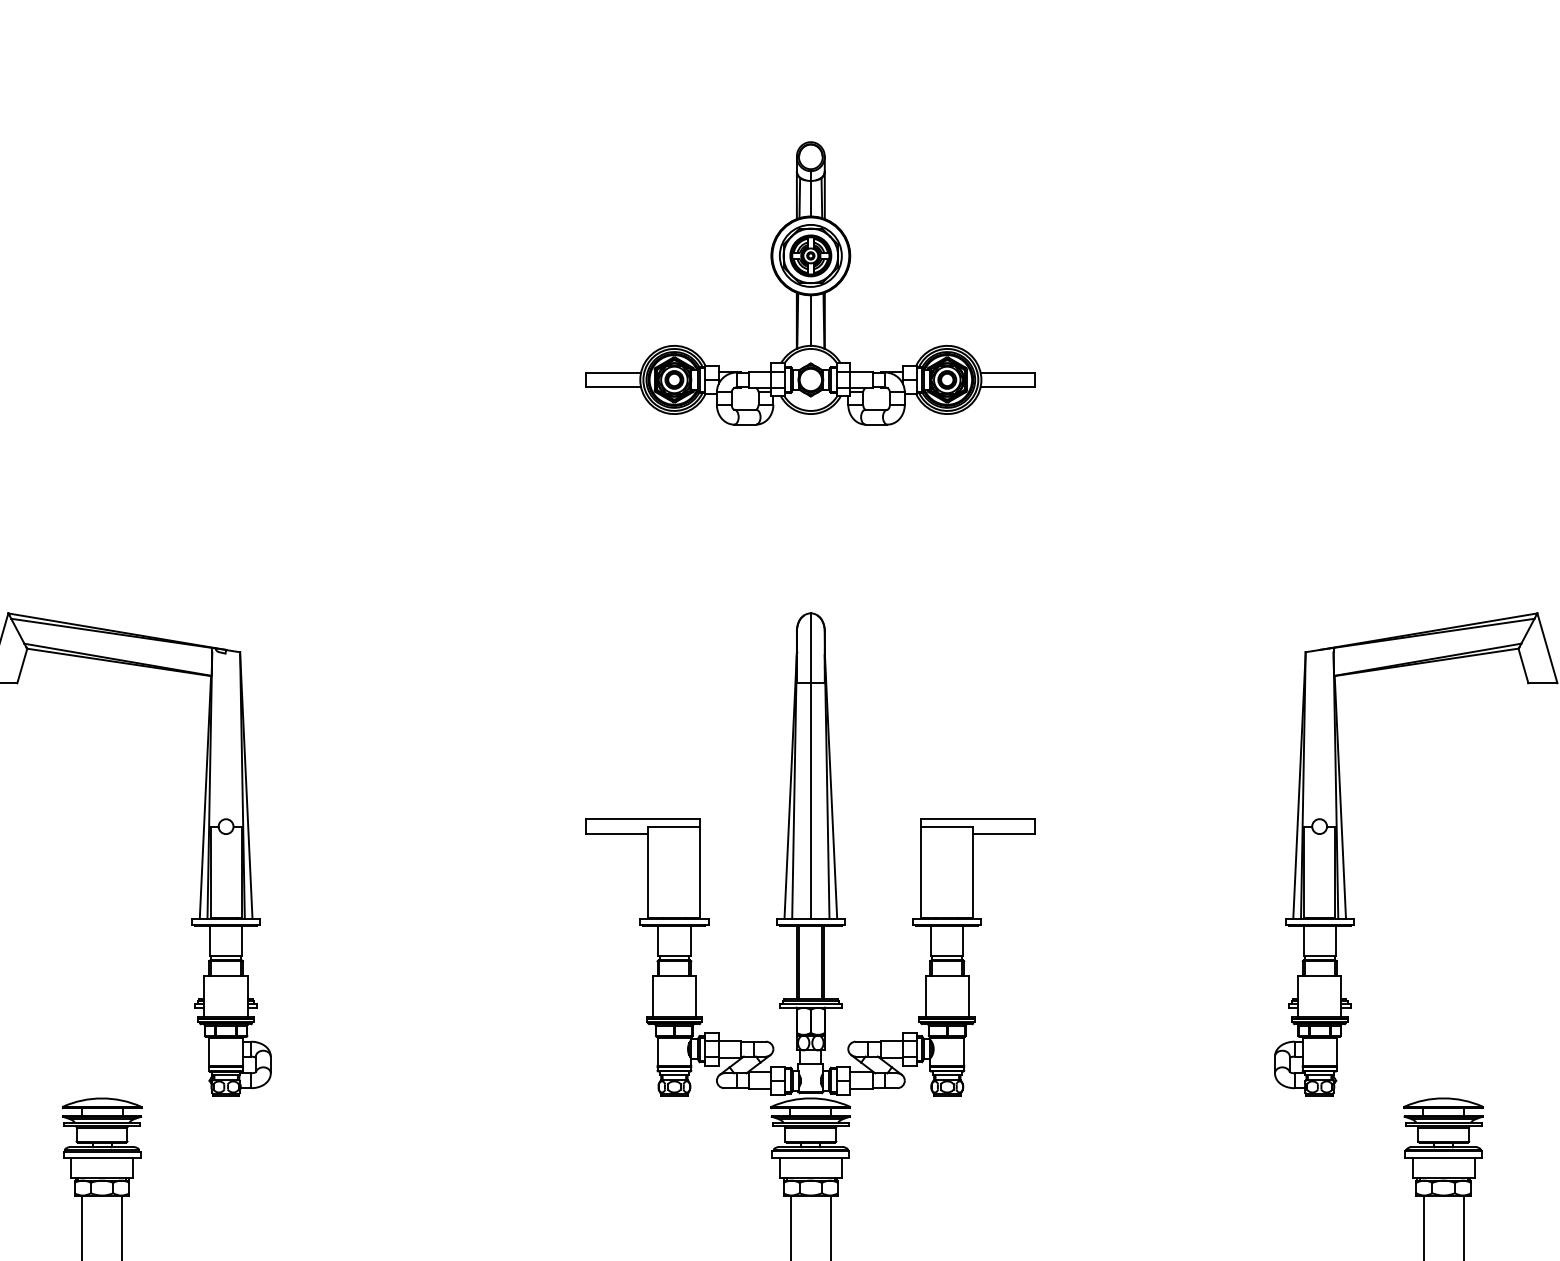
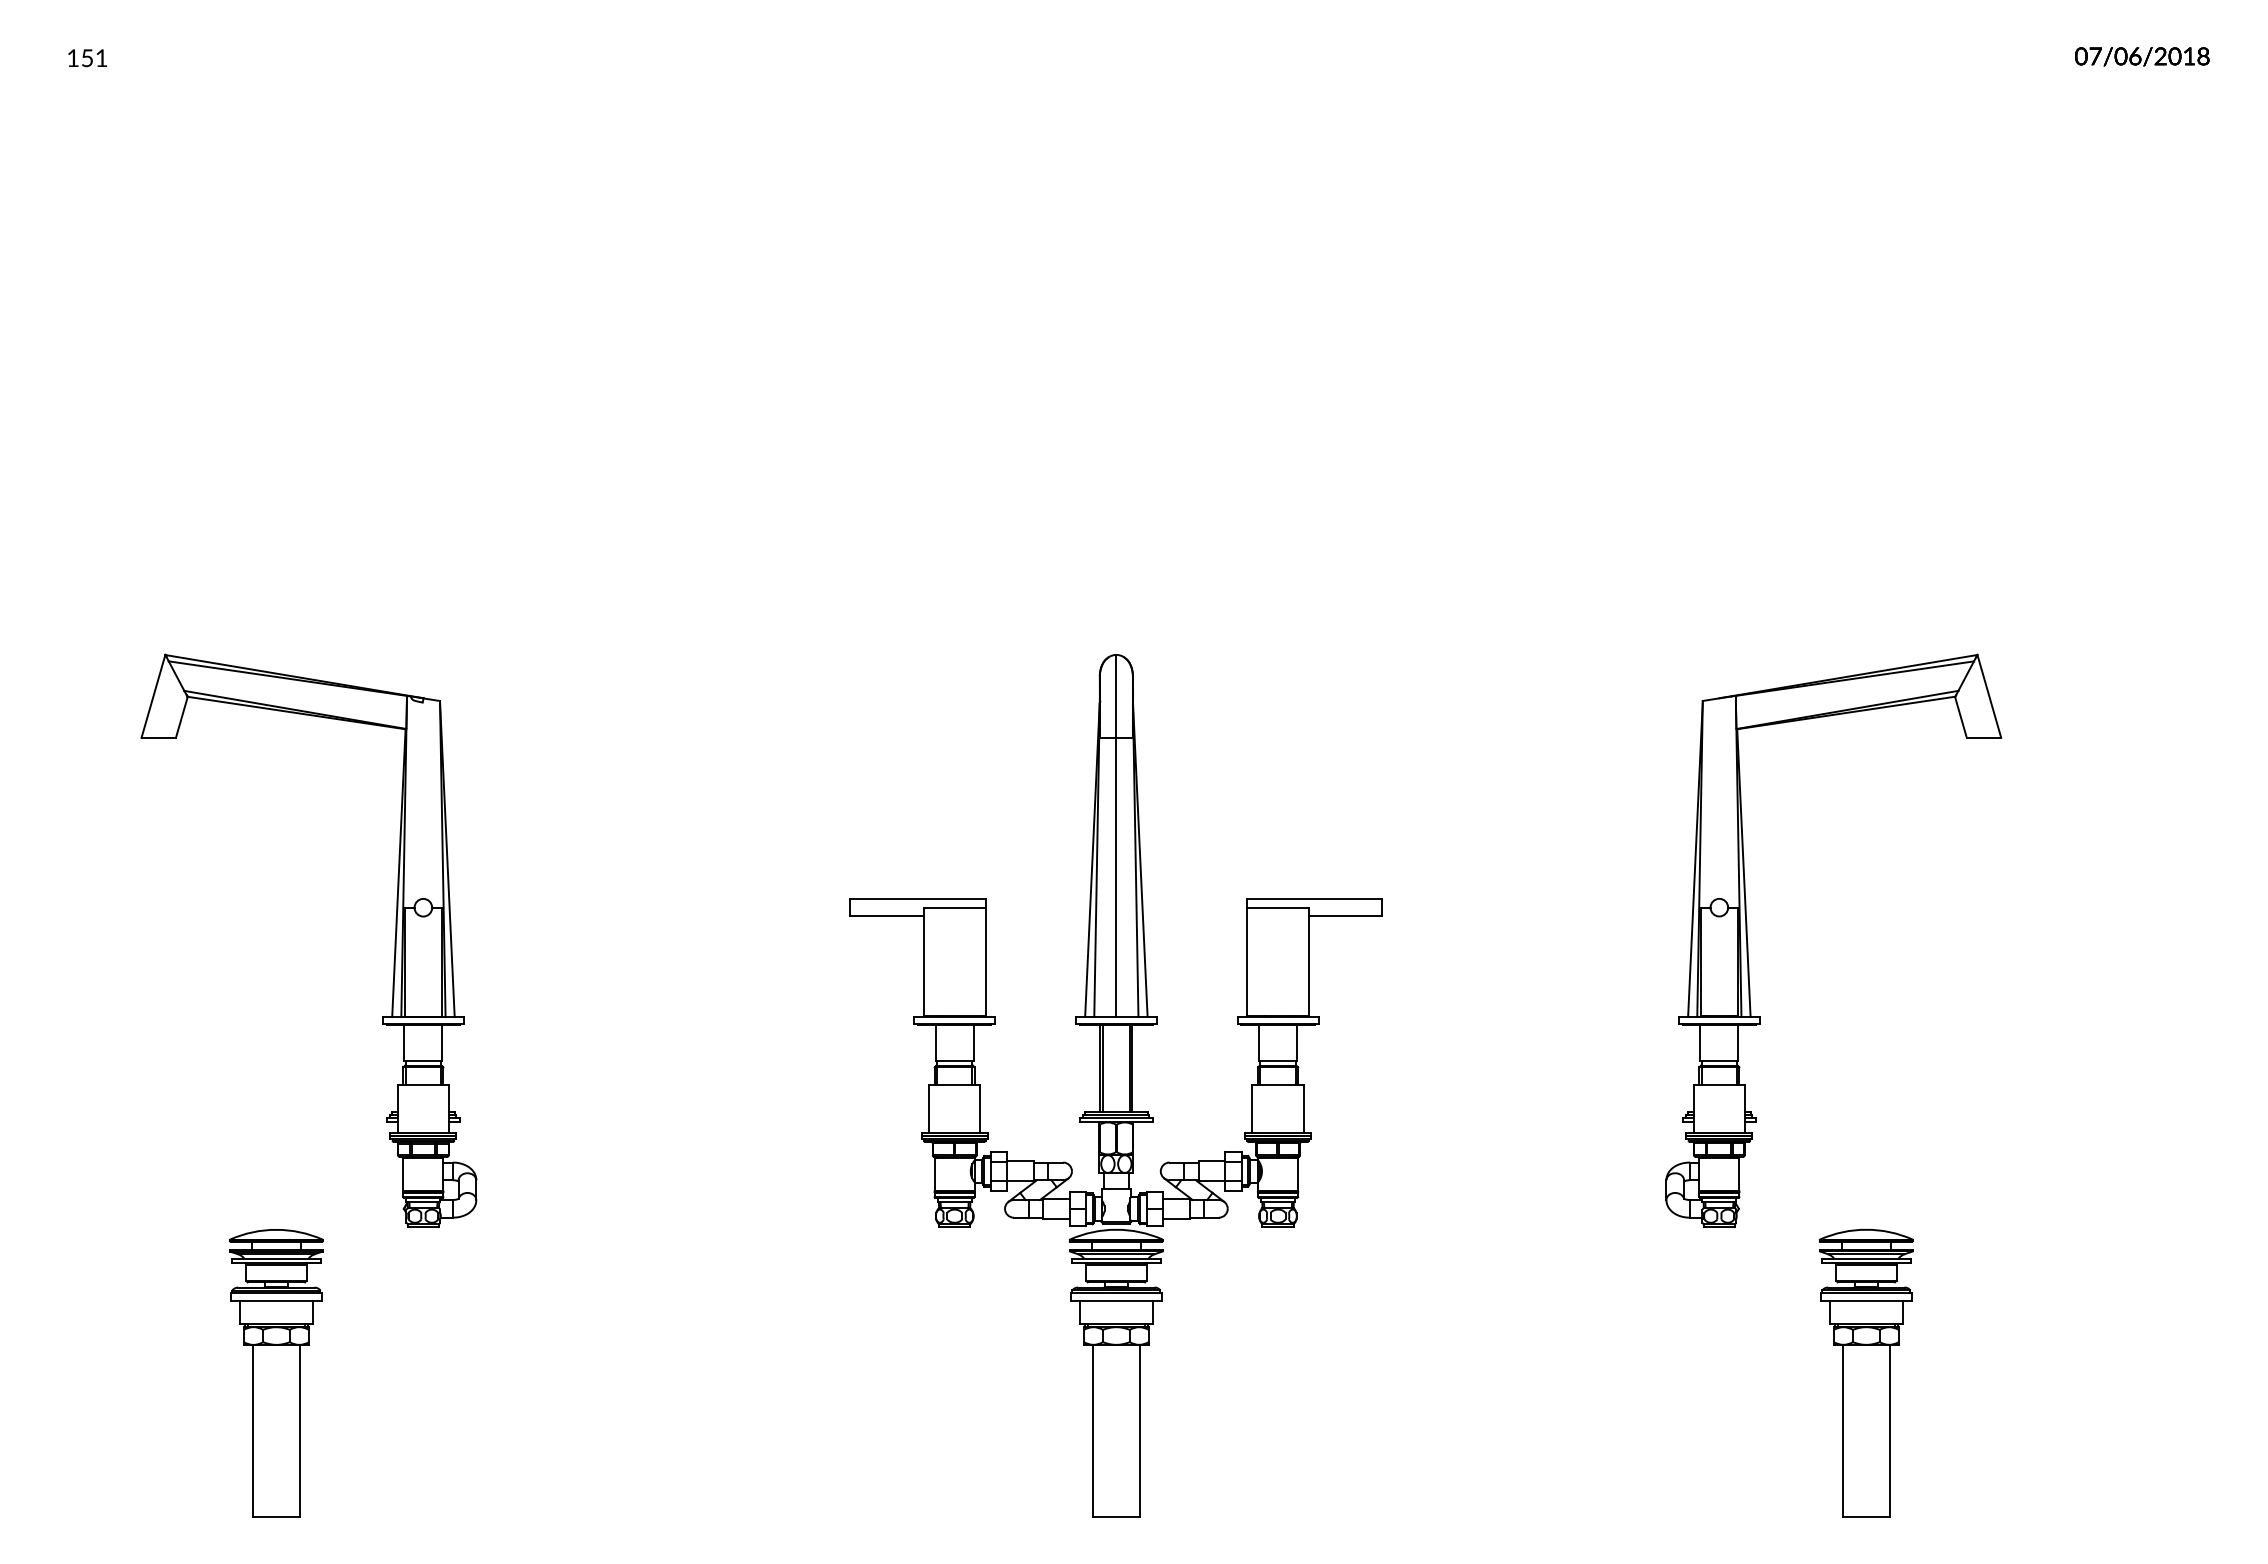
part: (810, 283) -> (1115, 263), removed

